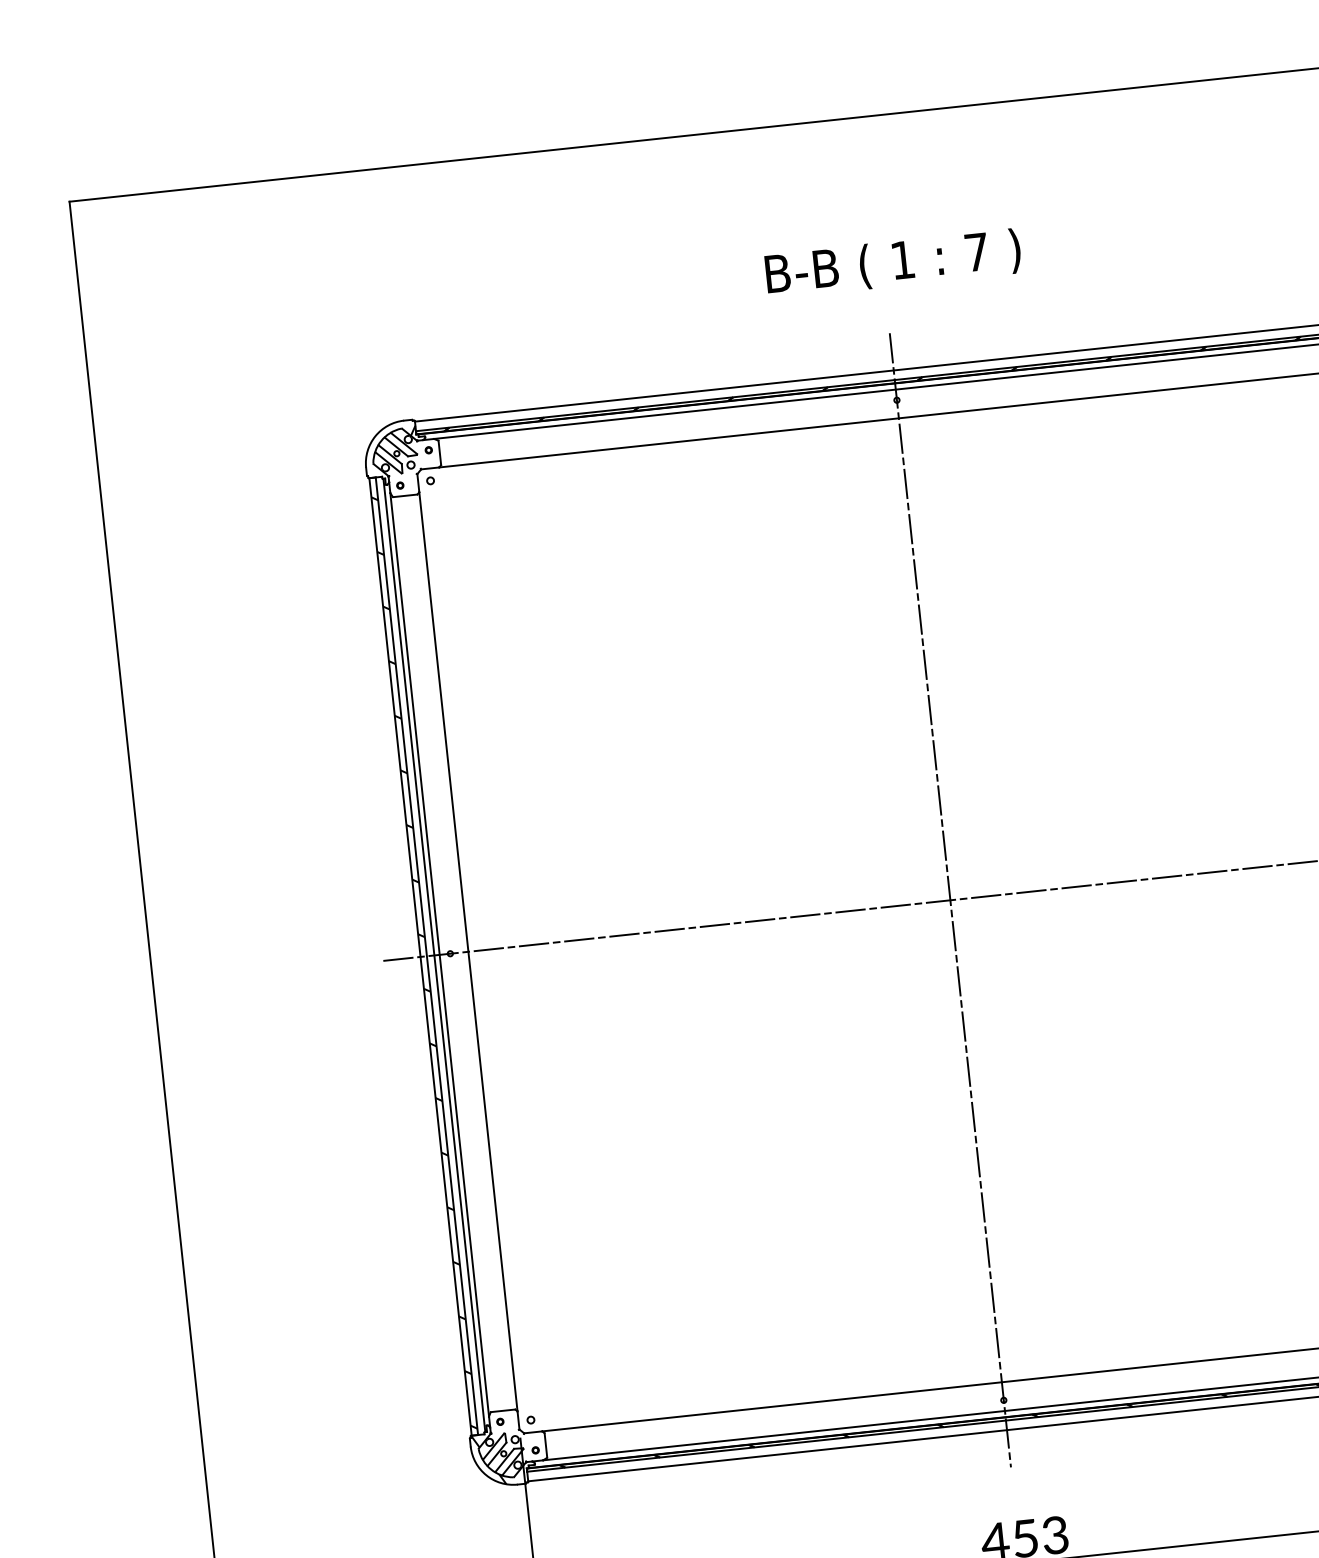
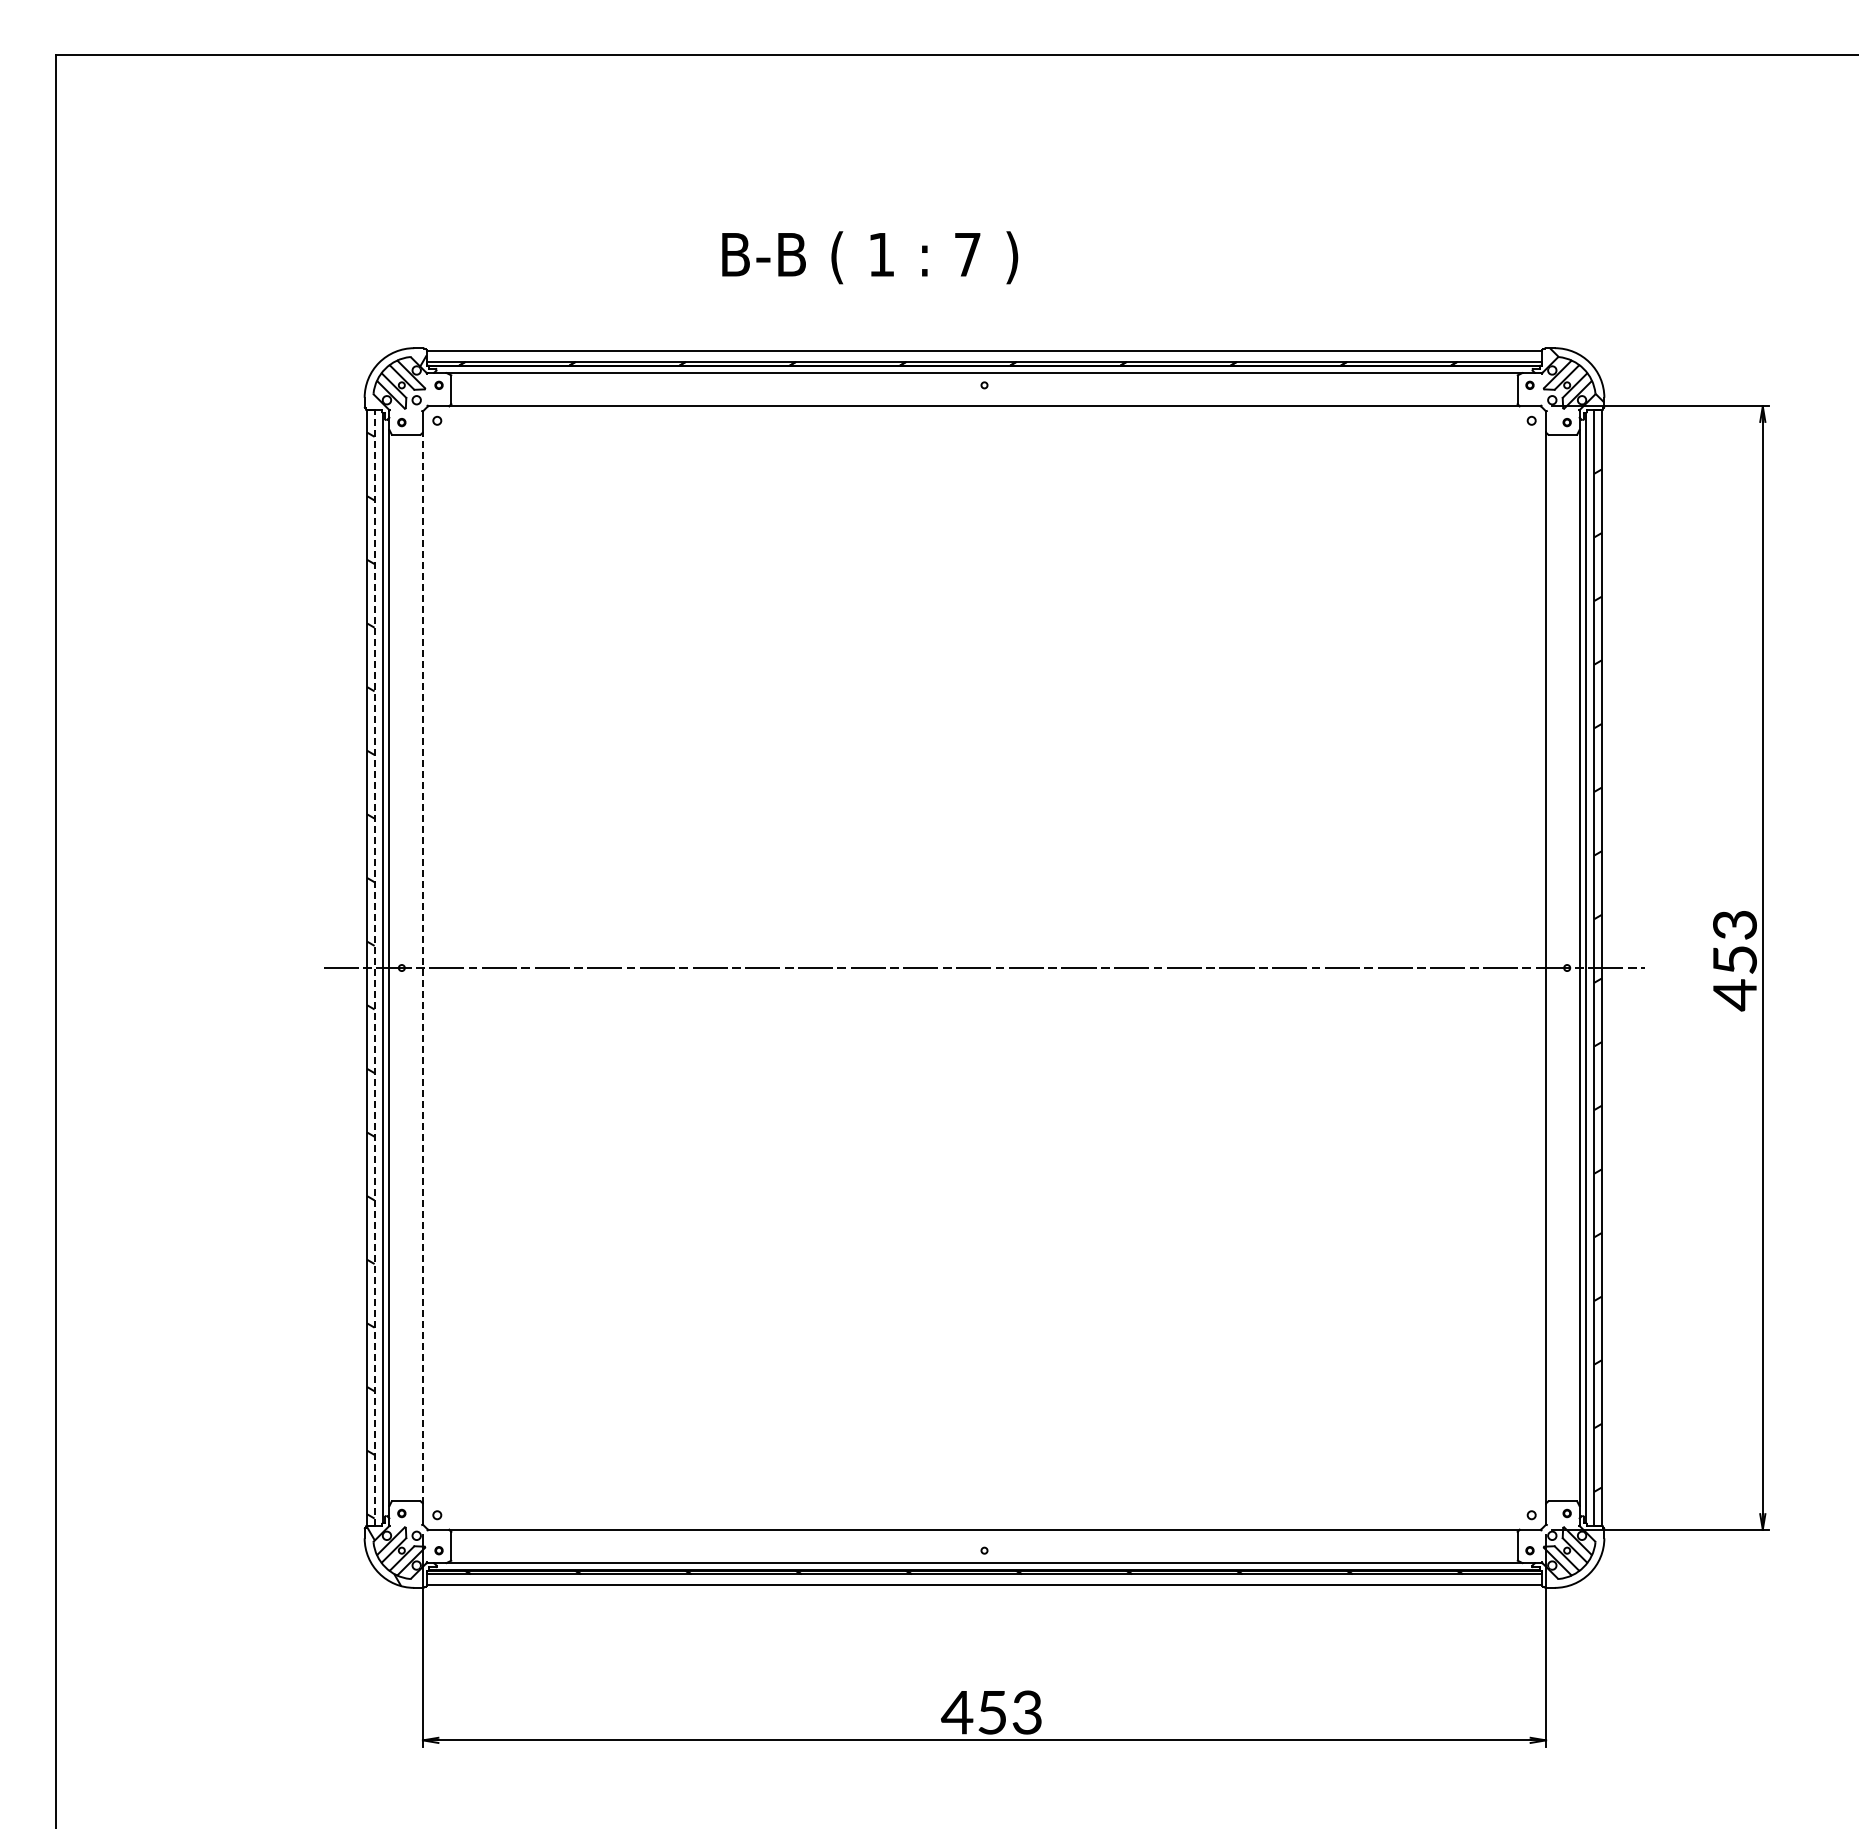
text: (893, 263) -> (870, 257), moved
line: (950, 899) -> (984, 967), removed
line: (468, 952) -> (422, 968), solid -> dashed
line: (426, 956) -> (374, 968), solid -> dashed

